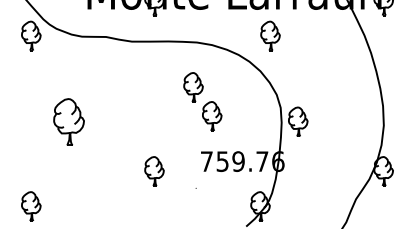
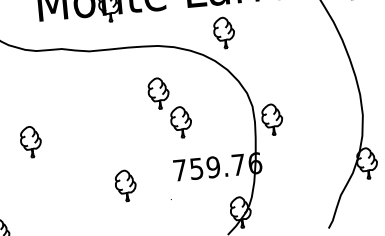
part: (270, 35) -> (224, 32), moved
part: (68, 121) -> (30, 141), size x0.62

